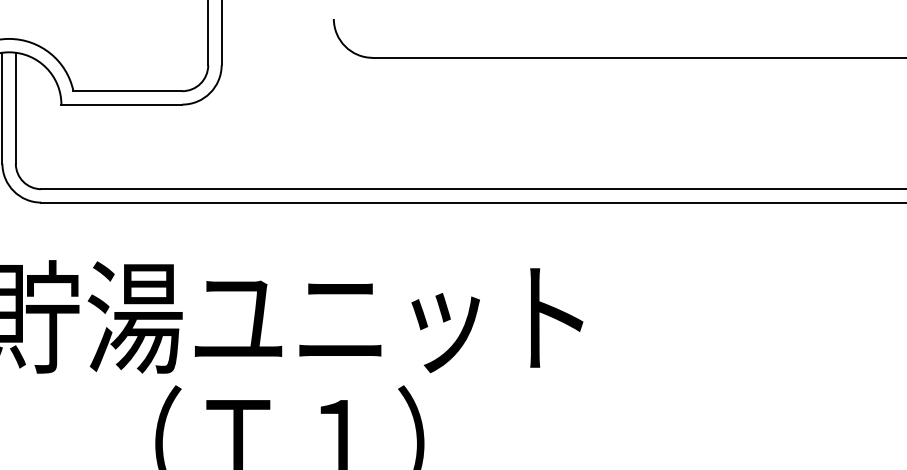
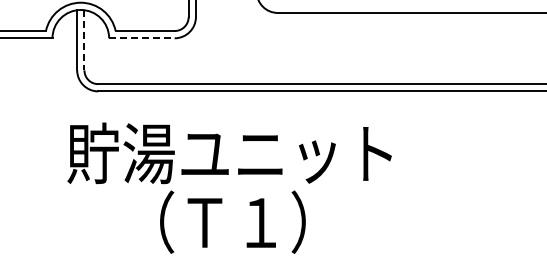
line: (121, 104) -> (141, 38), solid -> dashed
line: (15, 108) -> (84, 40), solid -> dashed

